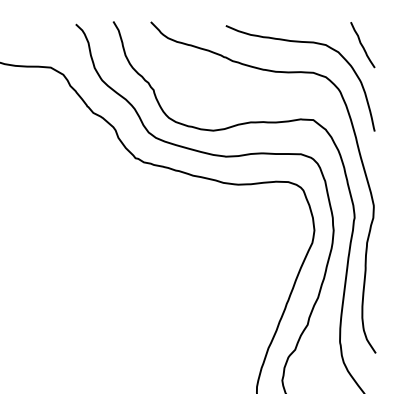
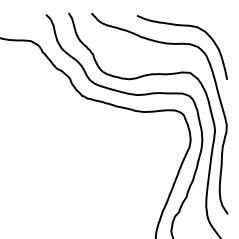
line: (361, 45) -> (219, 27), removed

